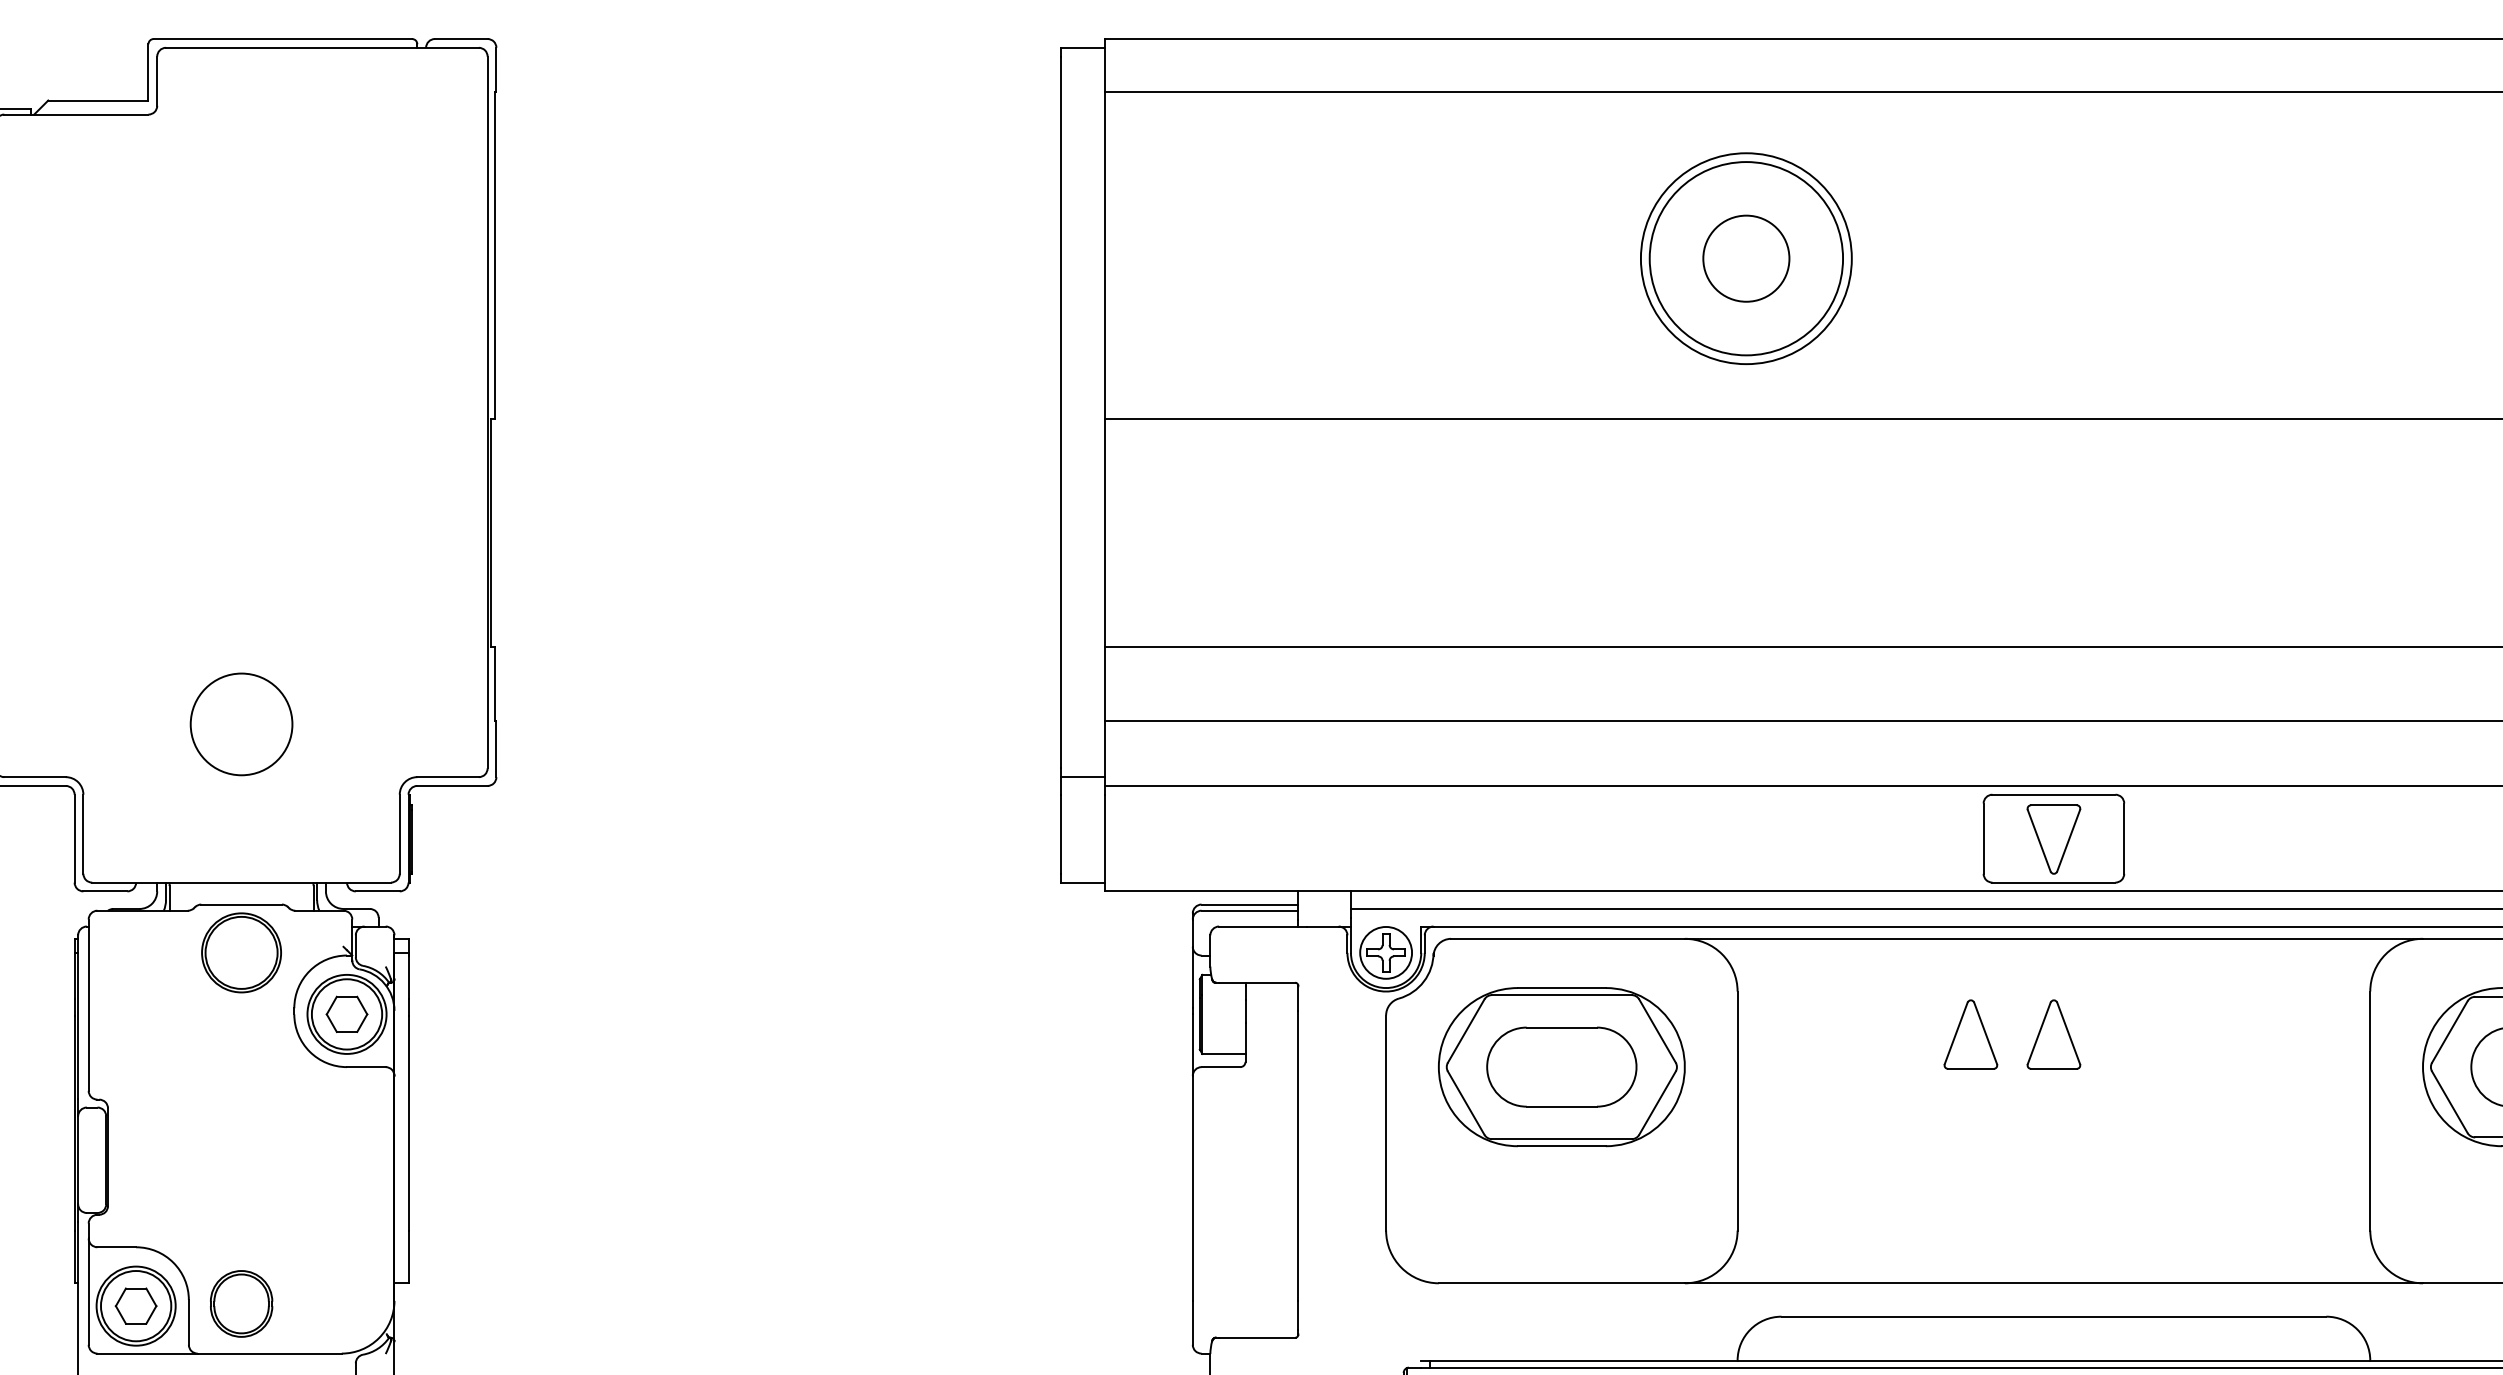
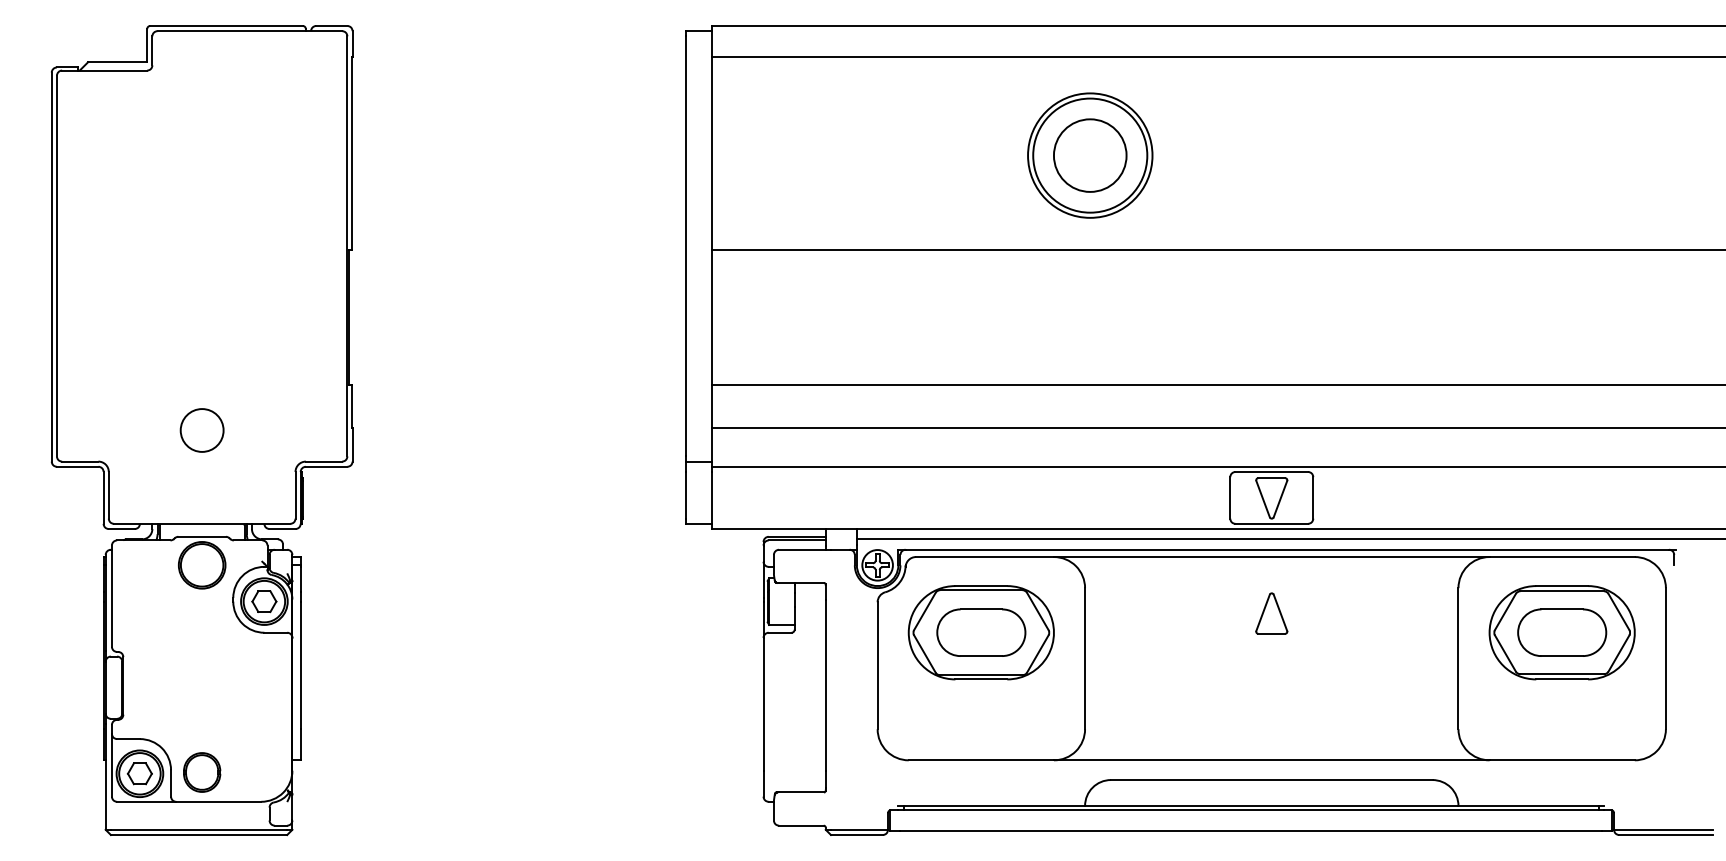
circle: (1745, 258) -> (1089, 155), size x1.43
circle: (240, 724) -> (201, 430), size x0.71
part: (1970, 1034) -> (1222, 613), removed

